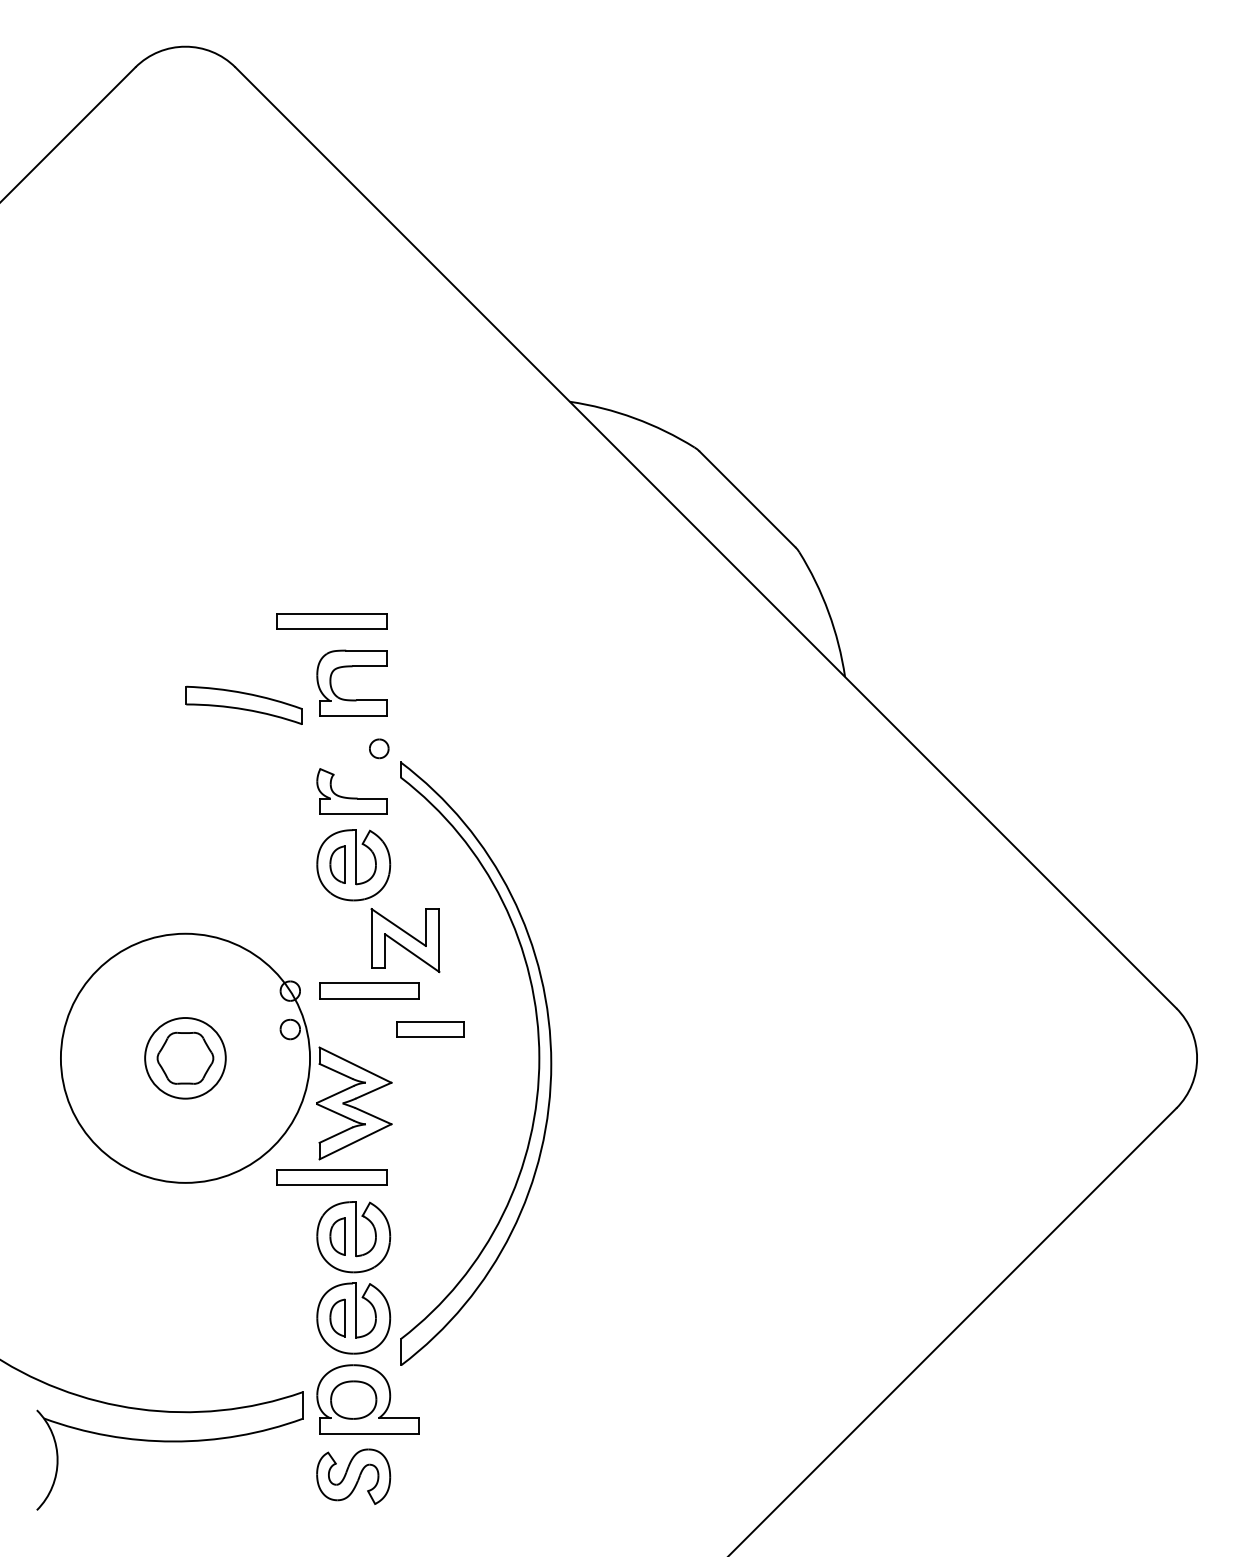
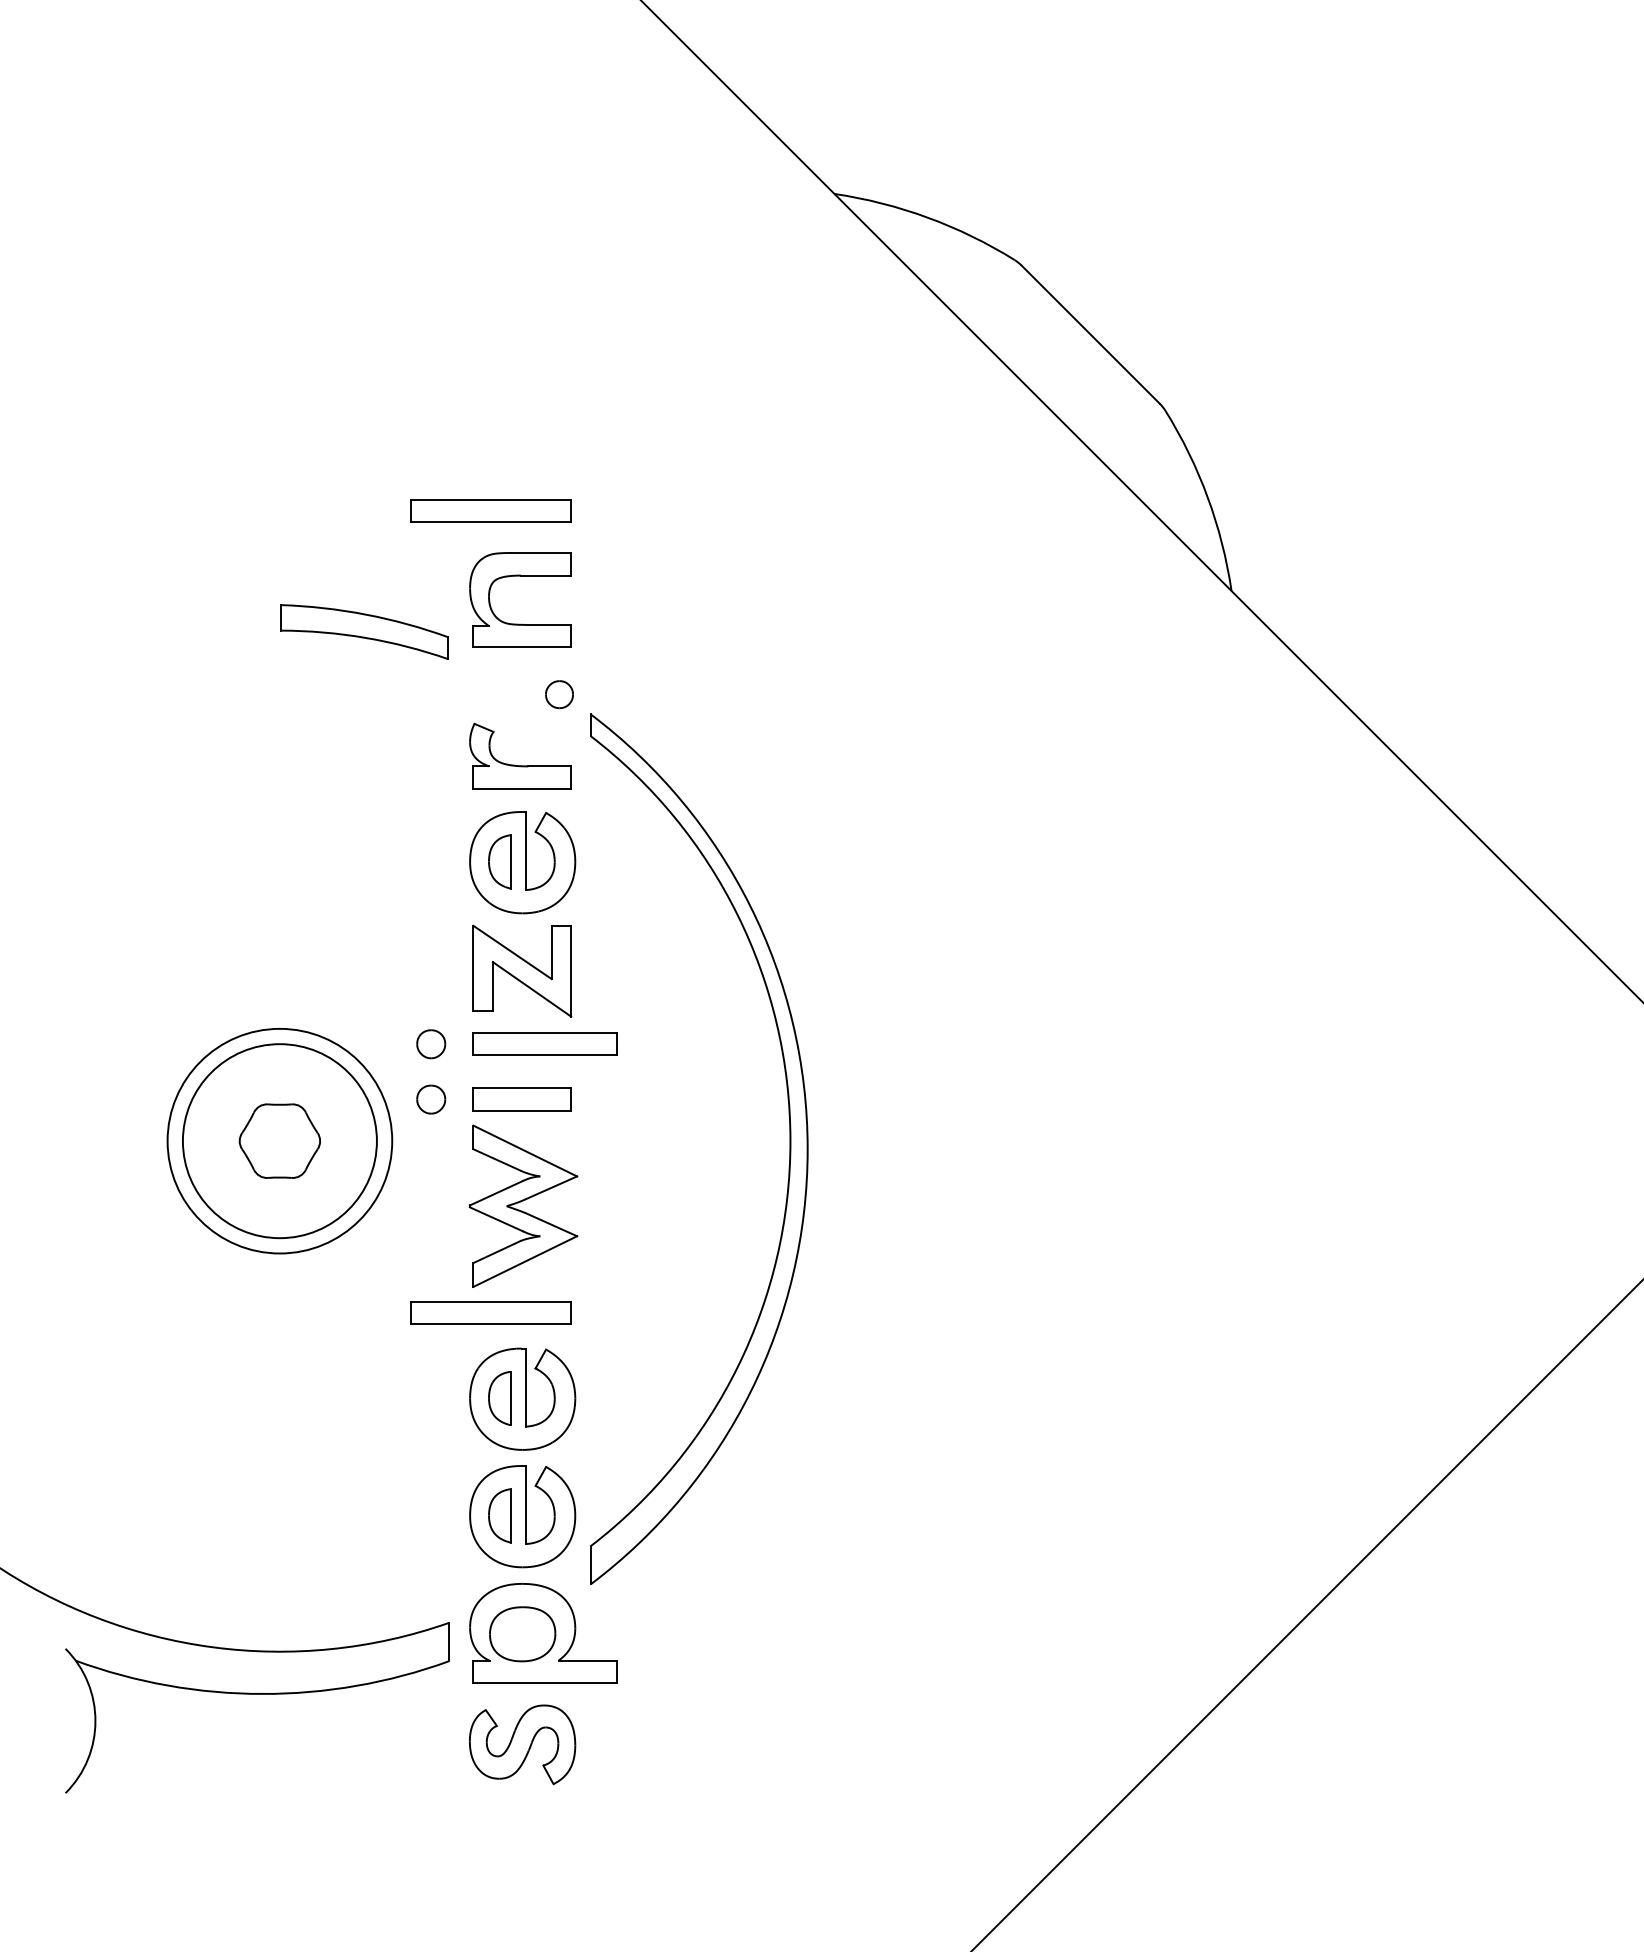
part: (405, 940) -> (522, 971), moved
part: (430, 1029) -> (522, 1099), moved
circle: (185, 1058) -> (279, 1141), size x0.62
circle: (185, 1058) -> (279, 1141), size x1.67

